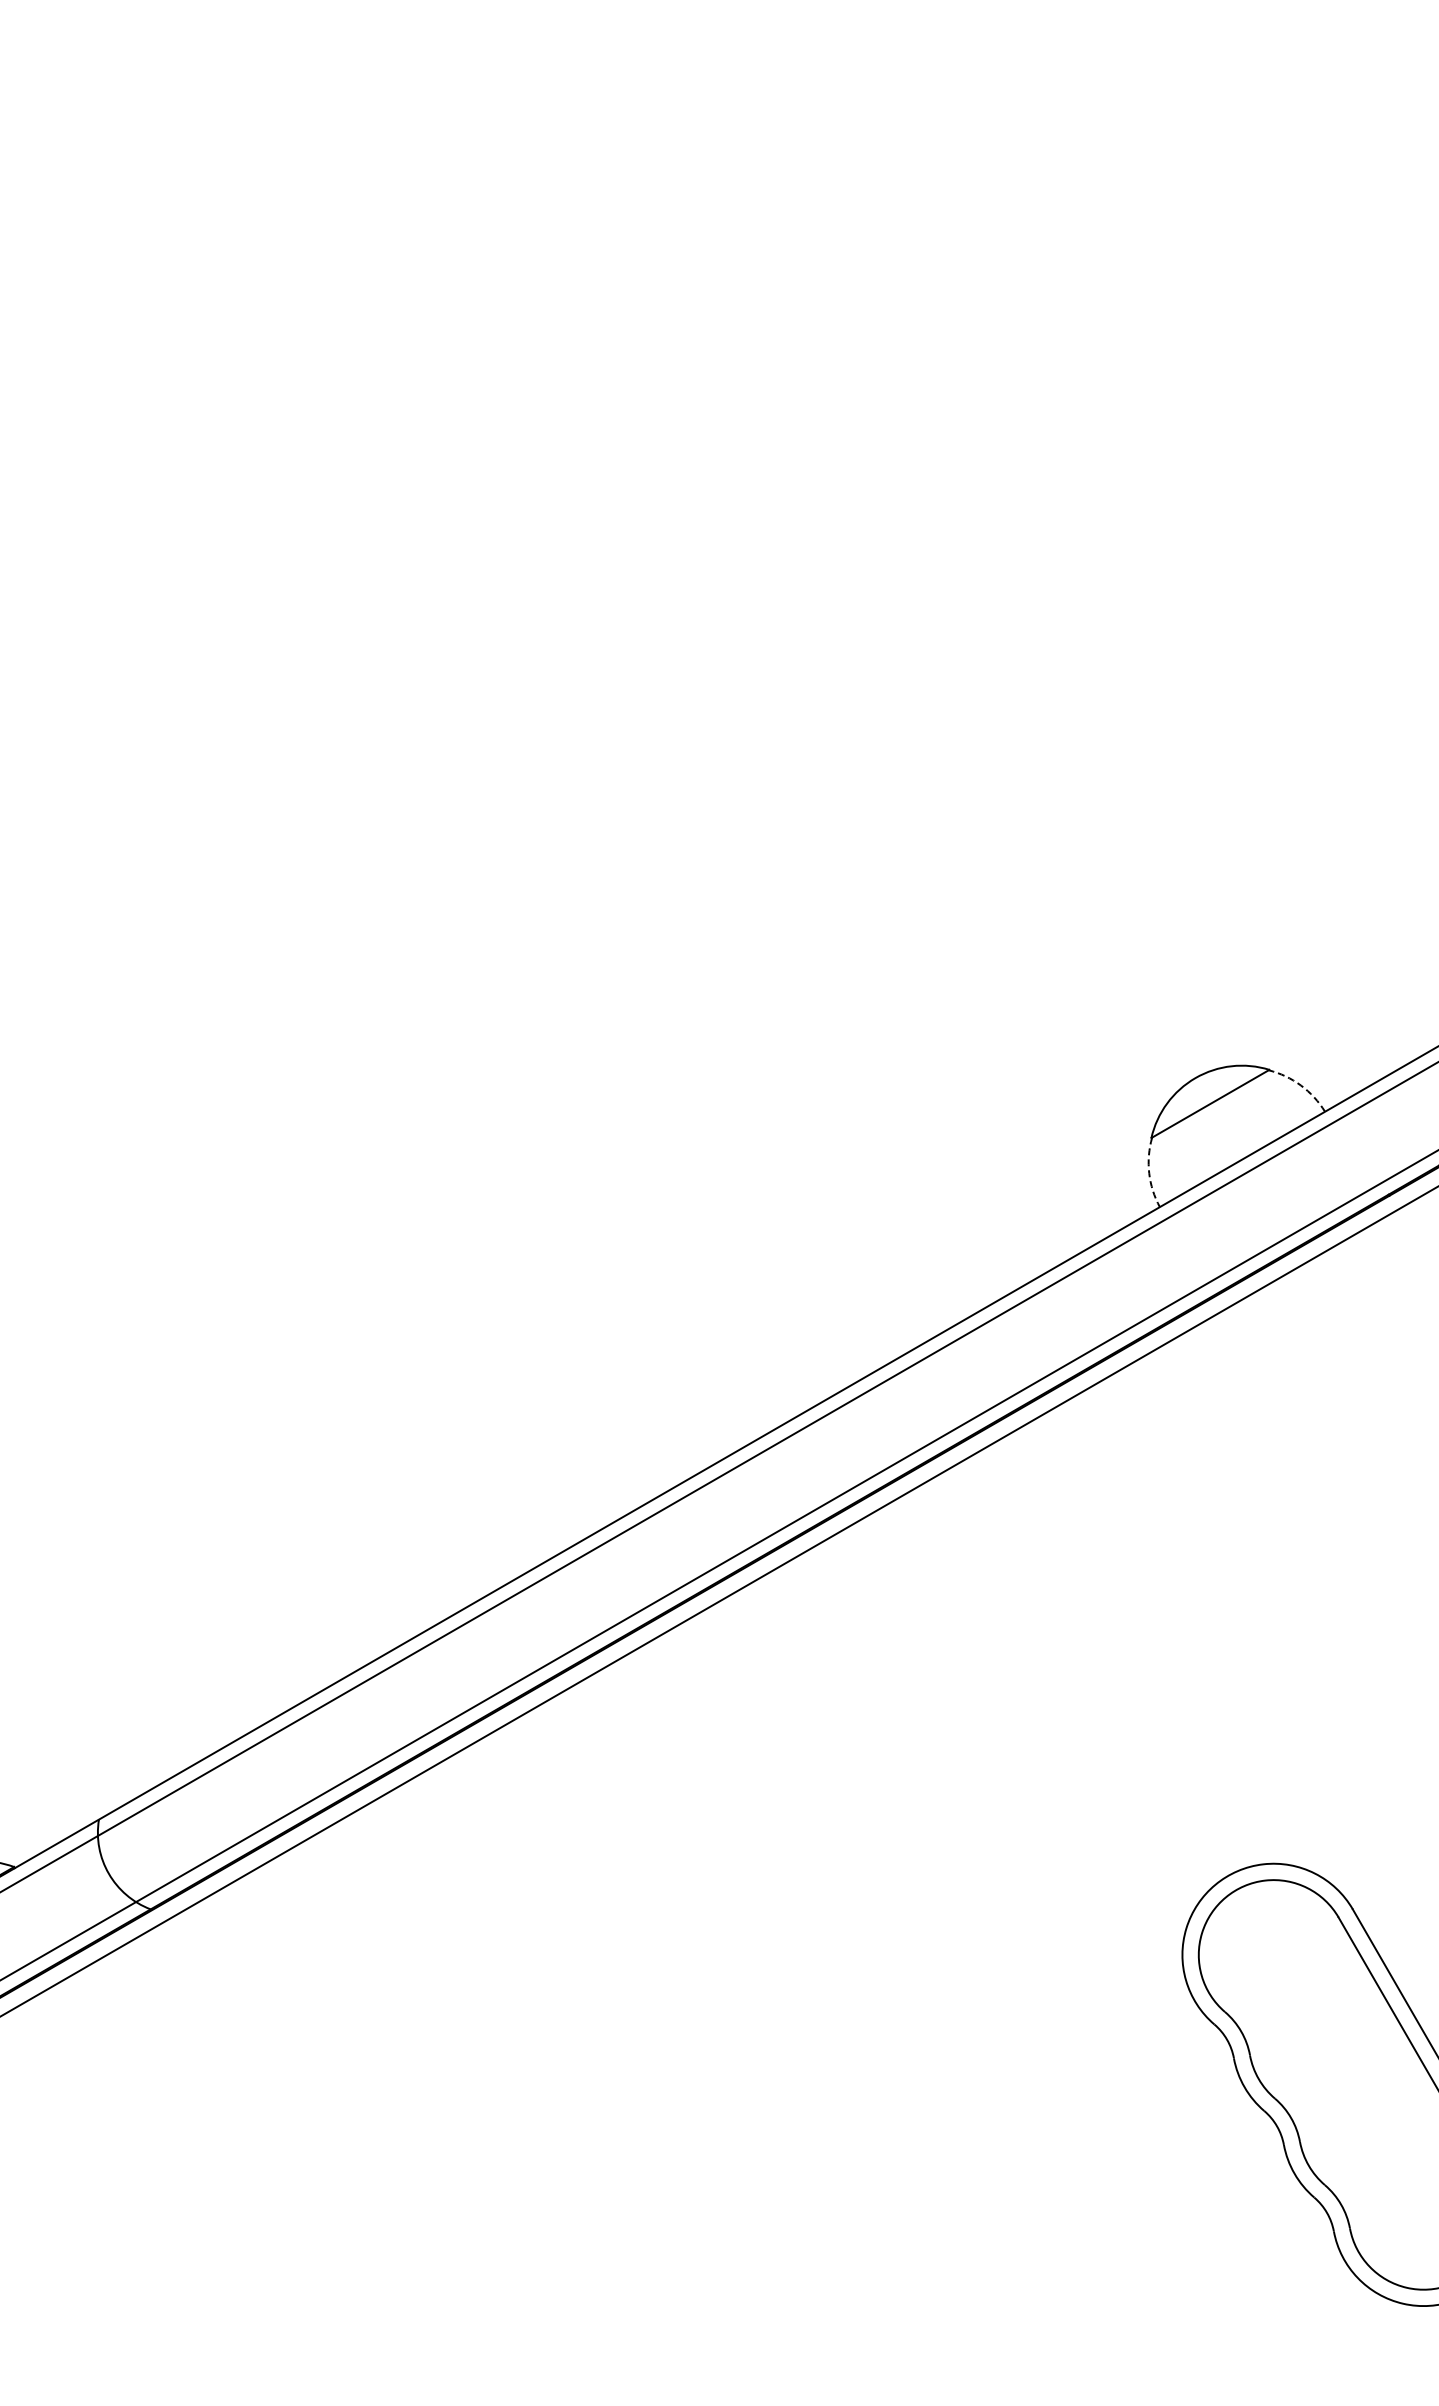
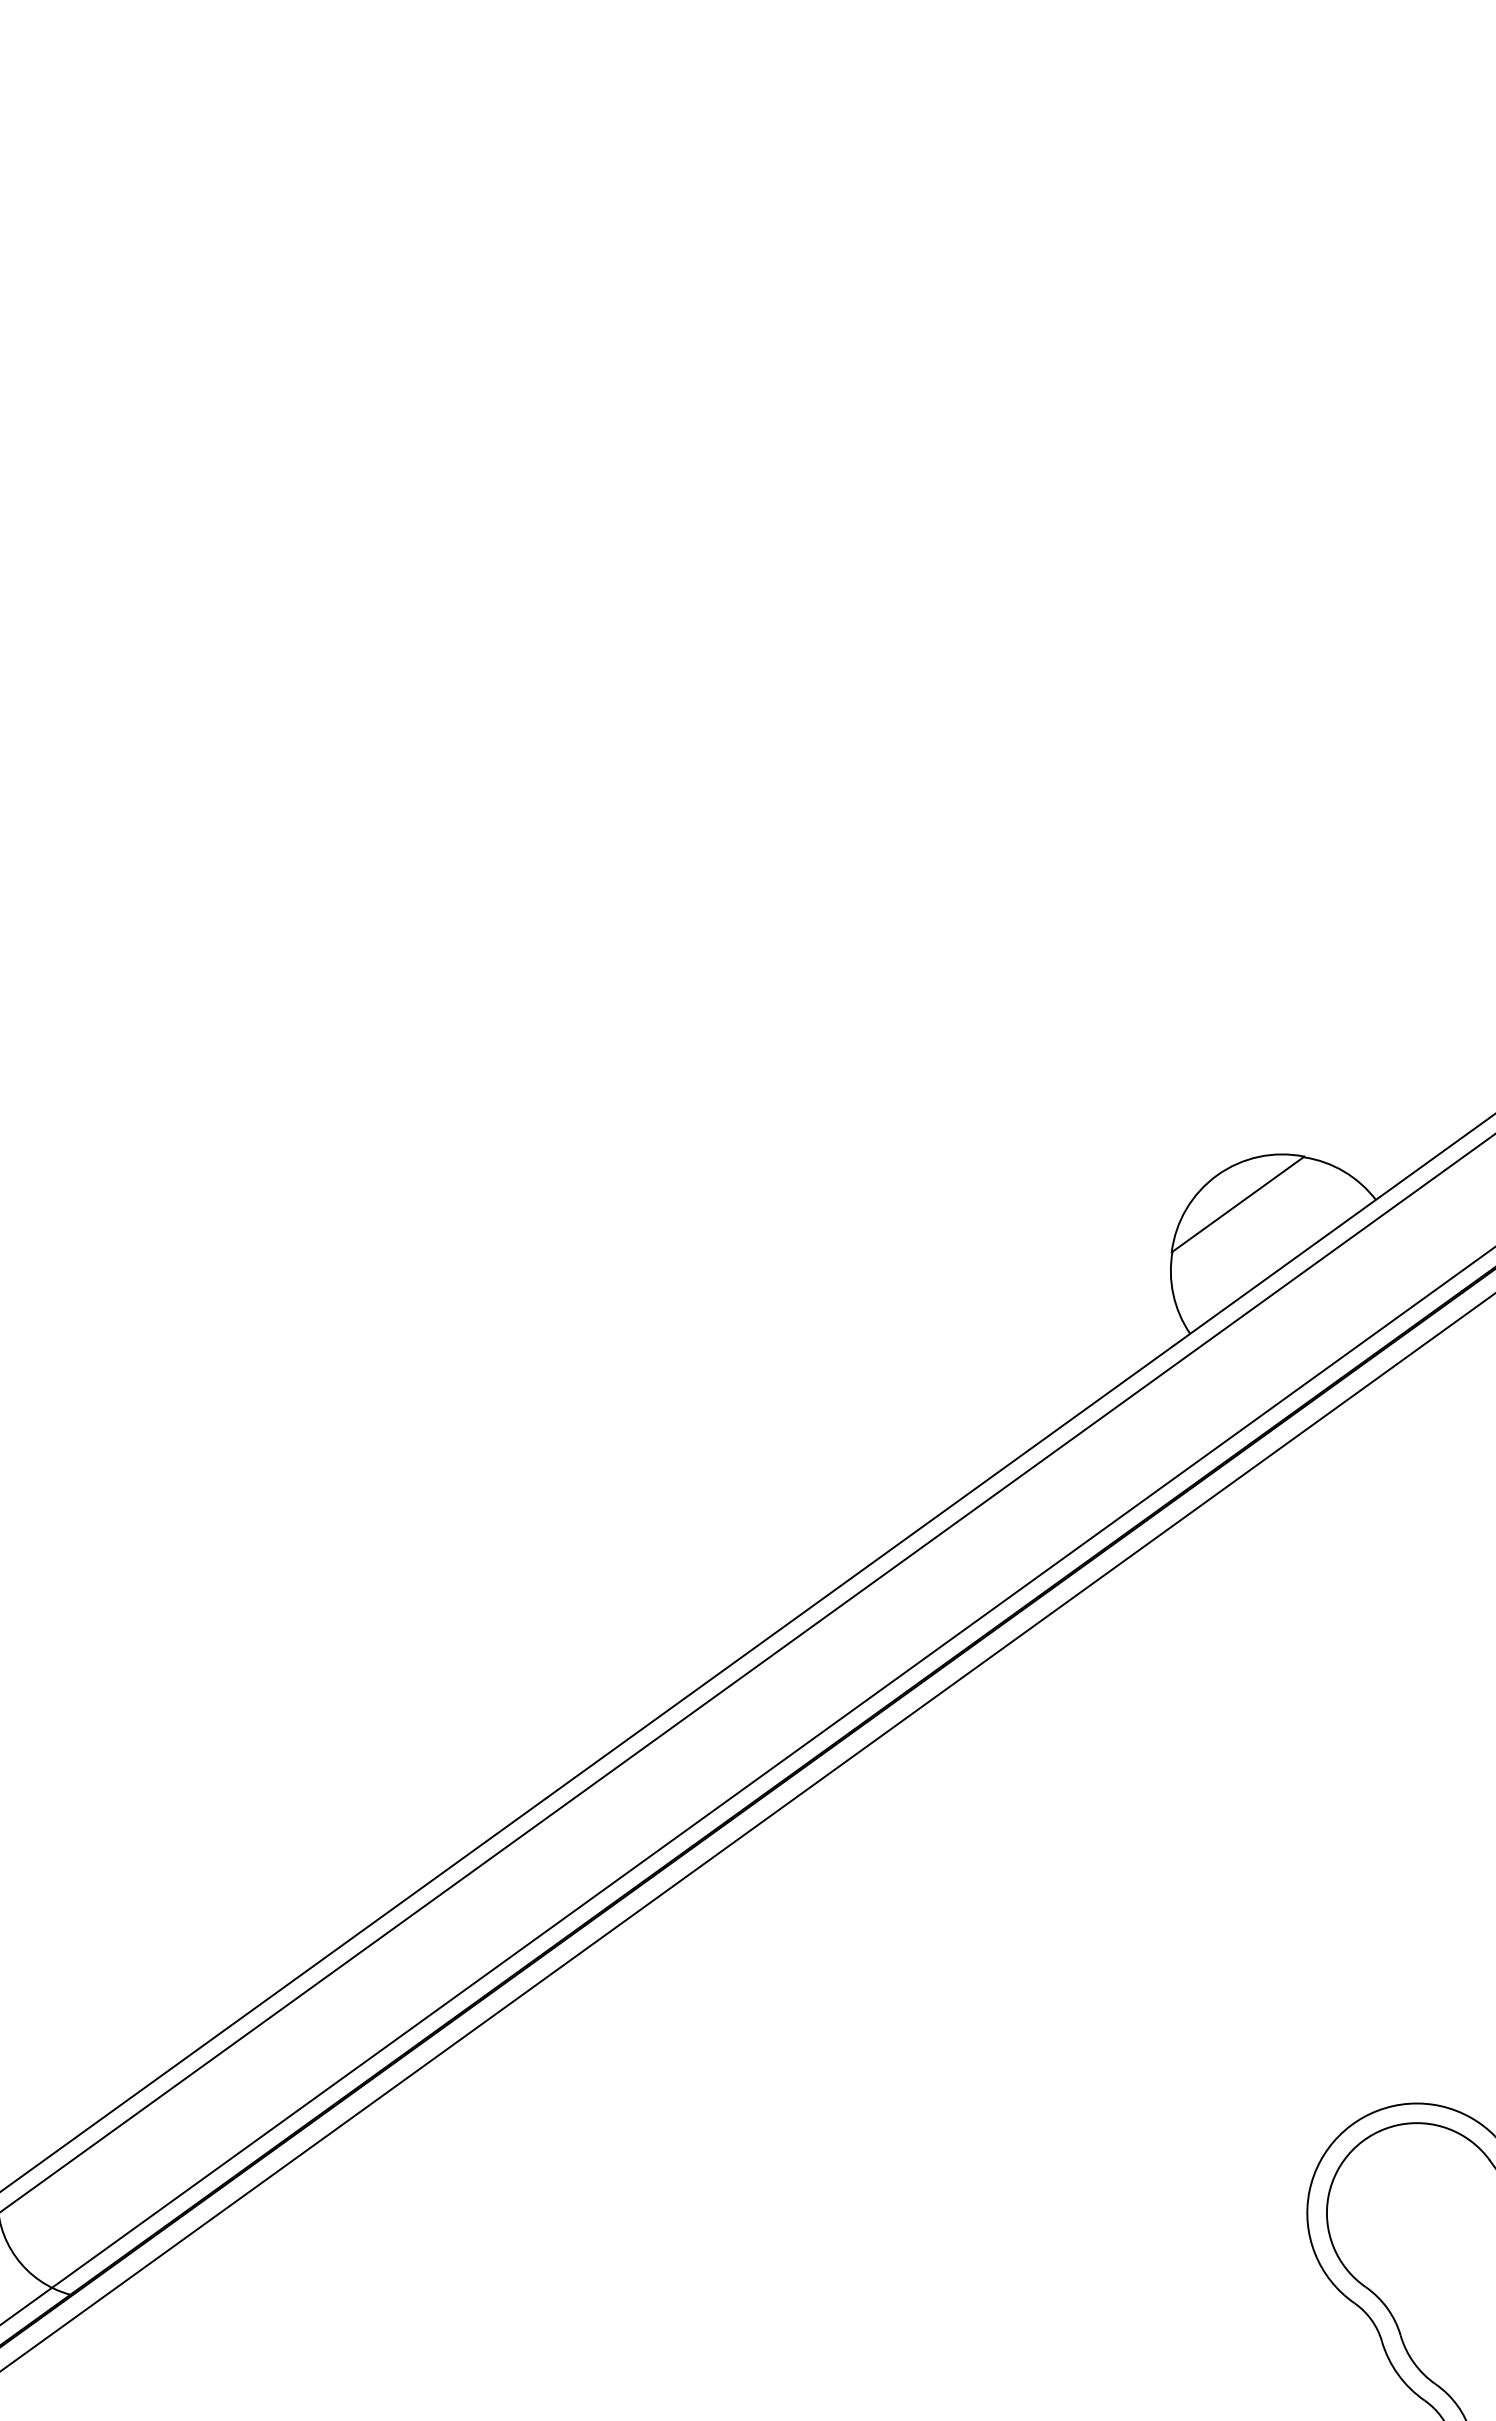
arc: (1300, 1085) -> (1343, 1171), dashed -> solid
arc: (1149, 1173) -> (1173, 1294), dashed -> solid

